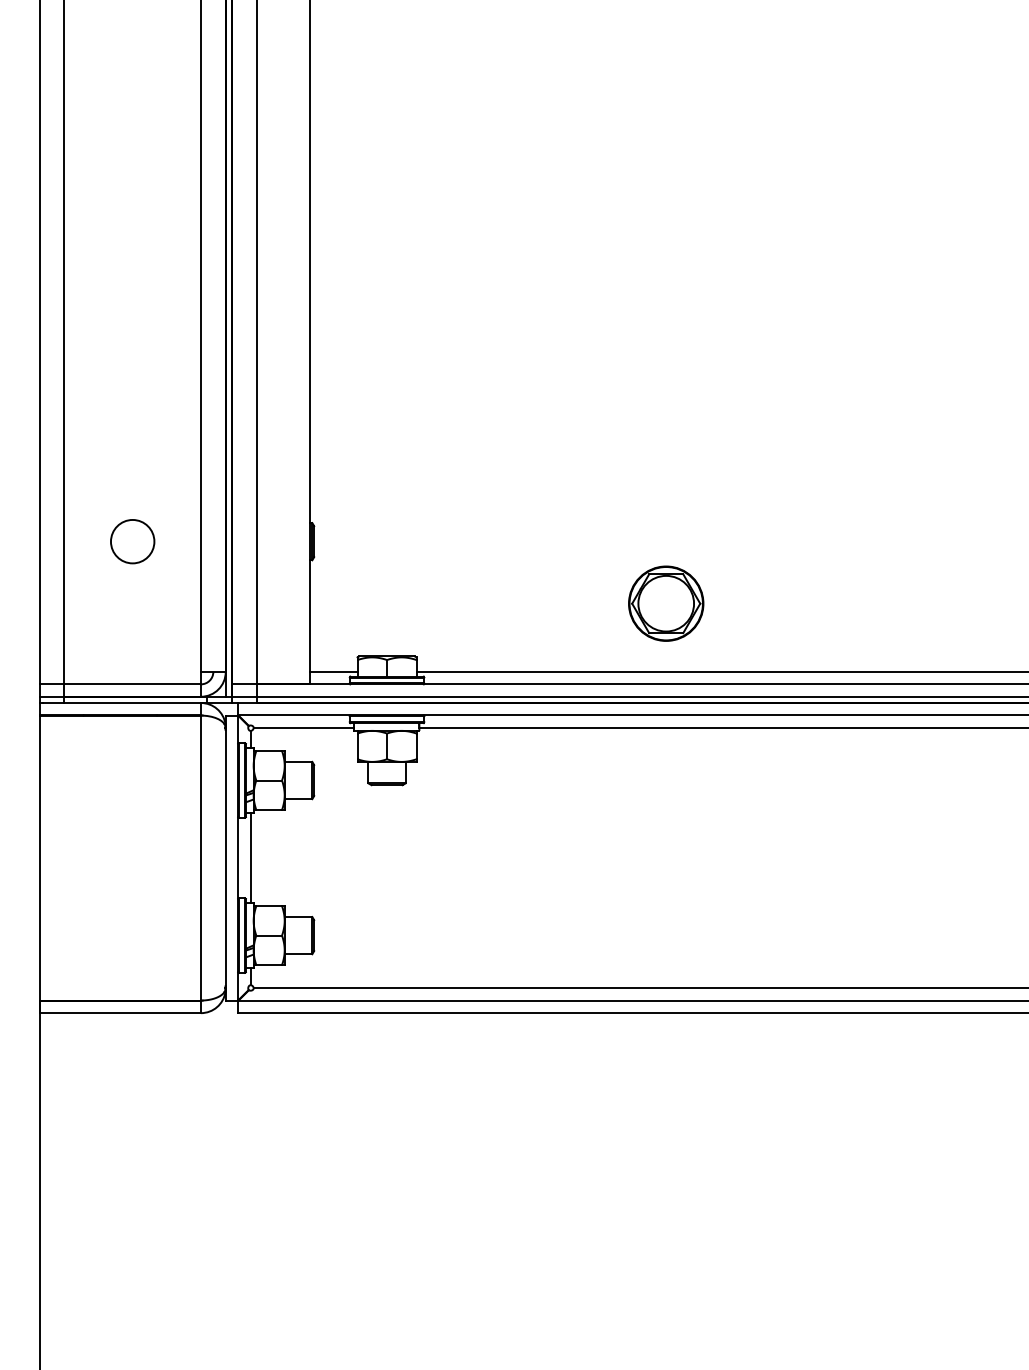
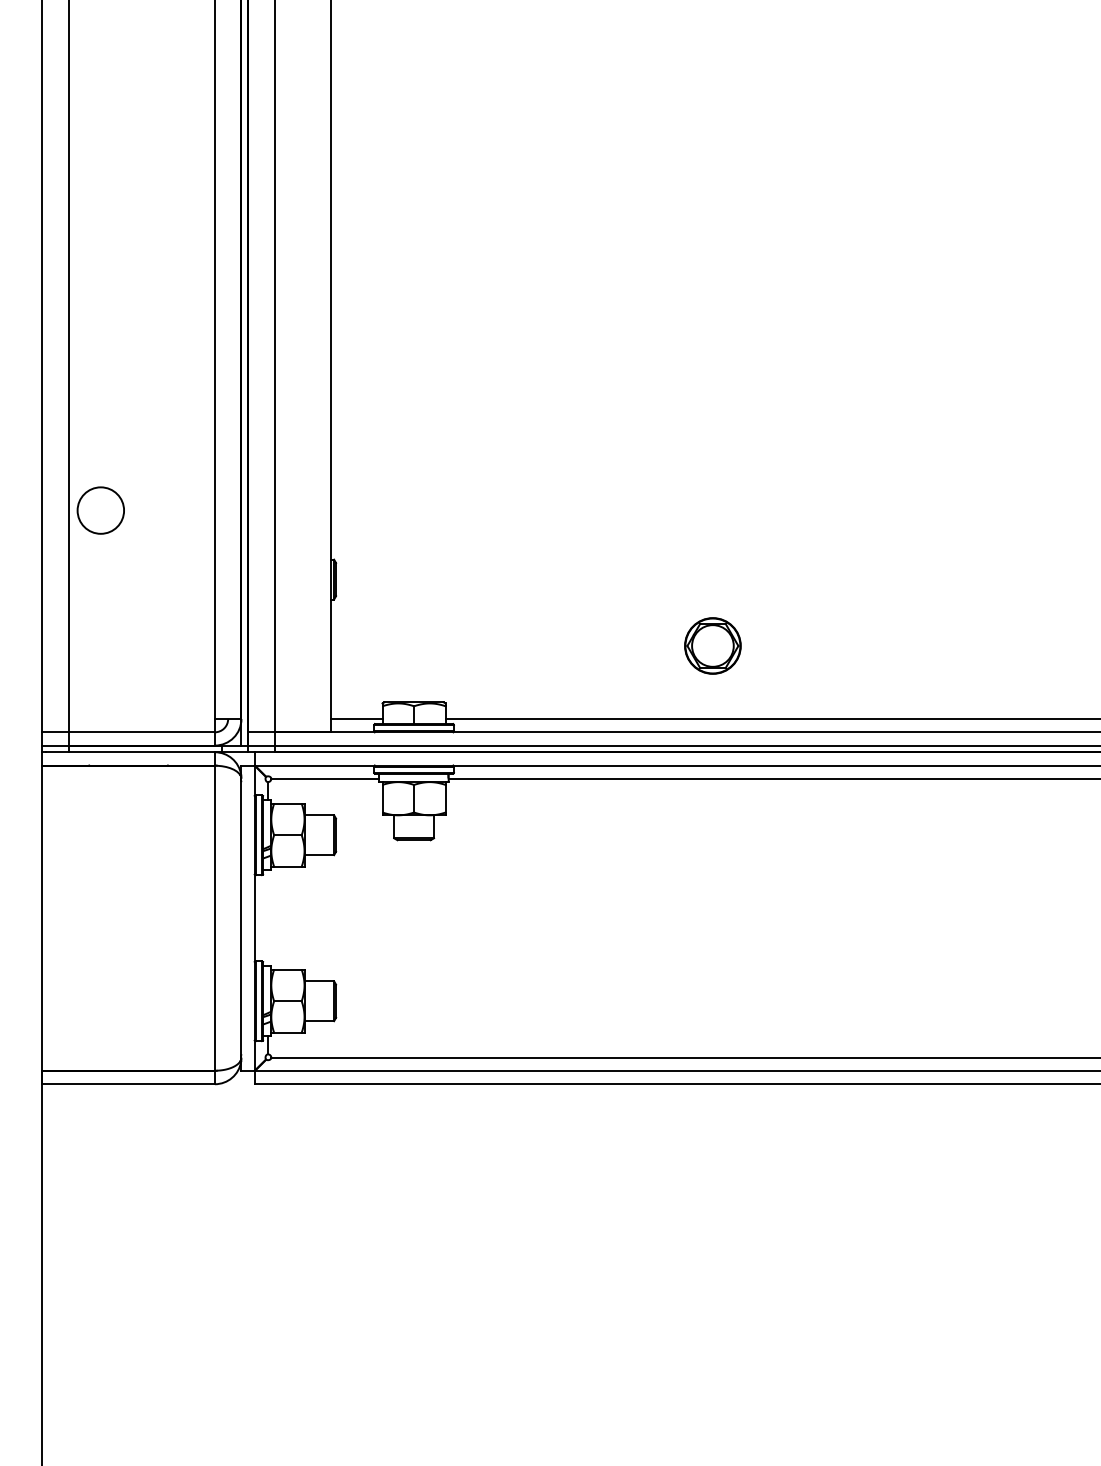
circle: (132, 541) -> (100, 510), moved
part: (665, 603) -> (712, 645), size x0.7
line: (251, 858) -> (268, 918), removed

